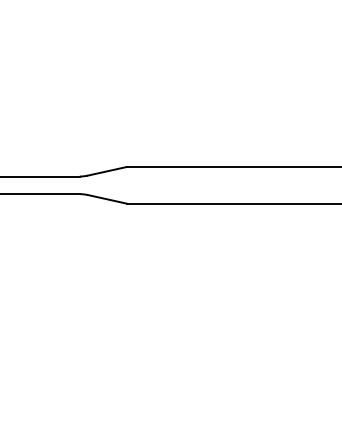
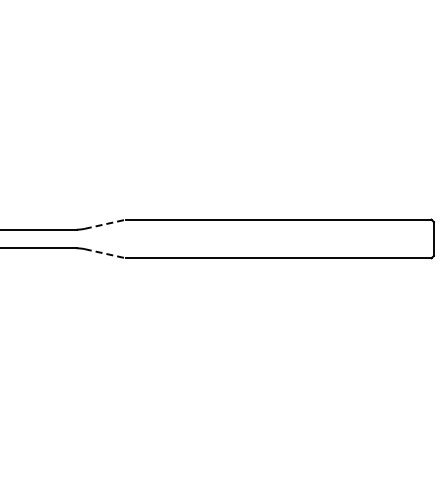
line: (107, 171) -> (105, 224), solid -> dashed
line: (107, 199) -> (105, 253), solid -> dashed

